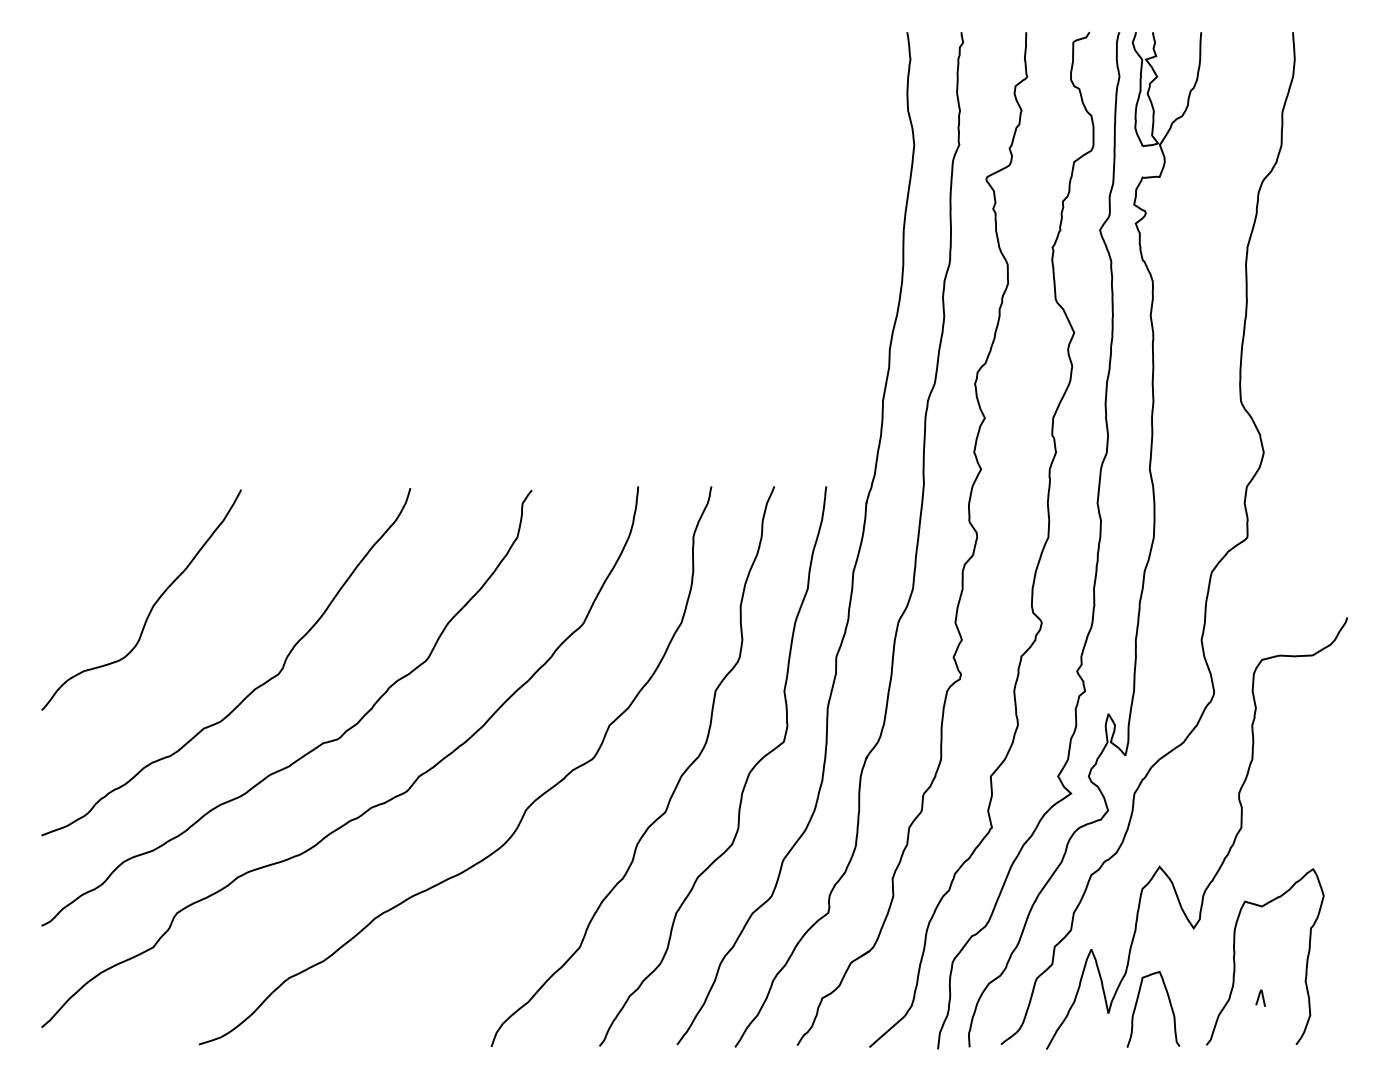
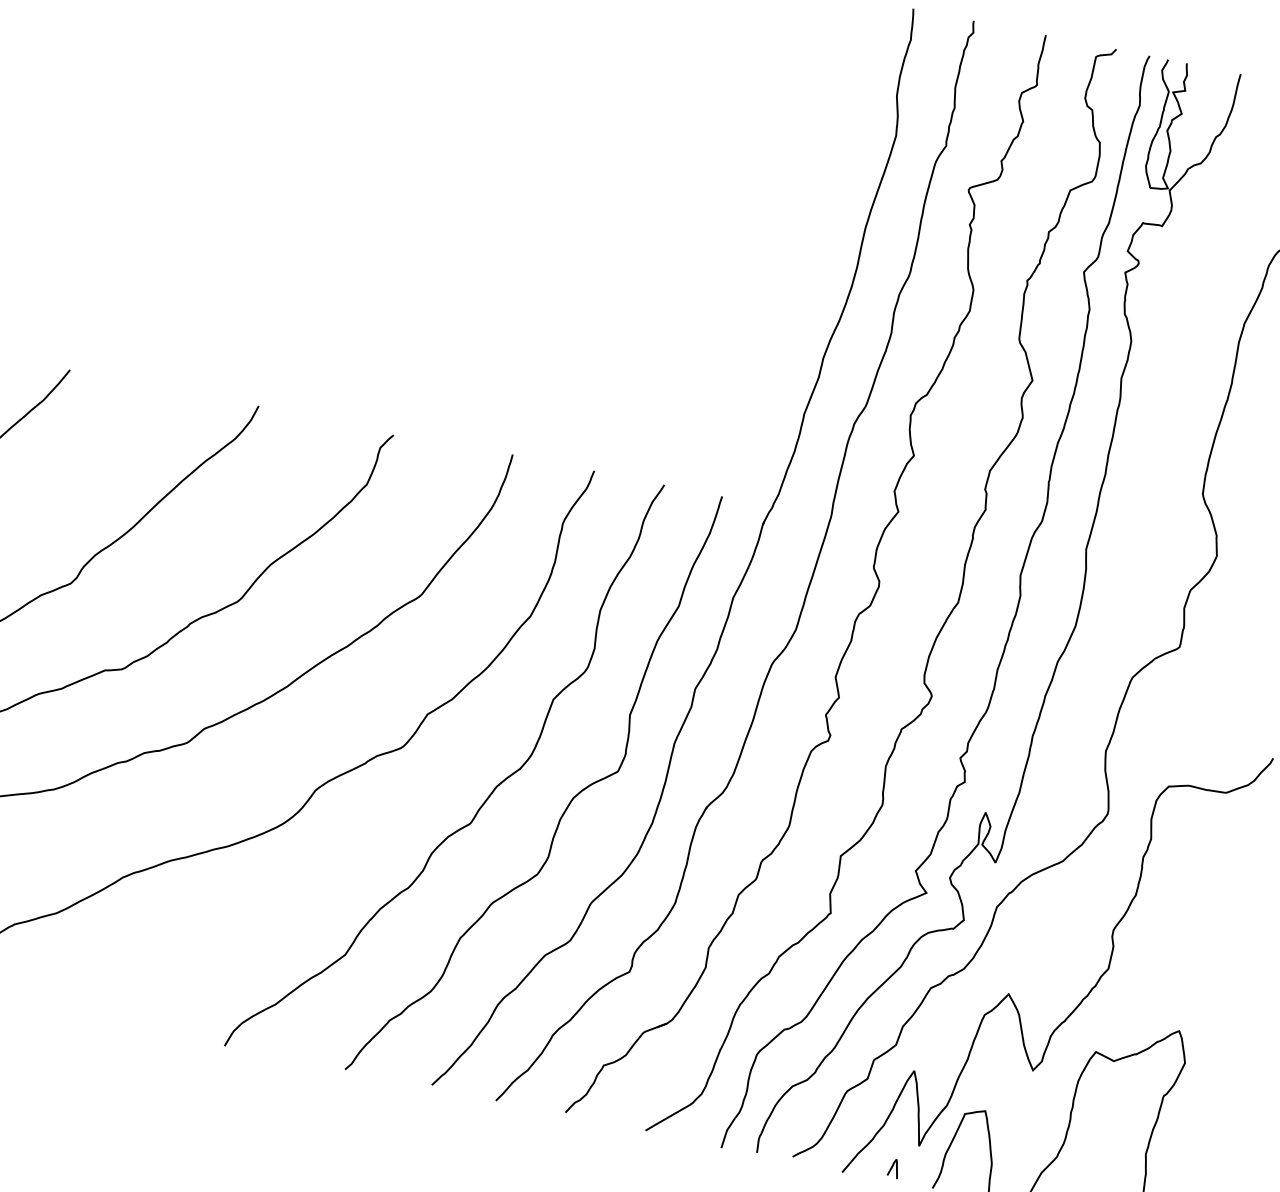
curve: (1259, 997) -> (892, 1167), moved

